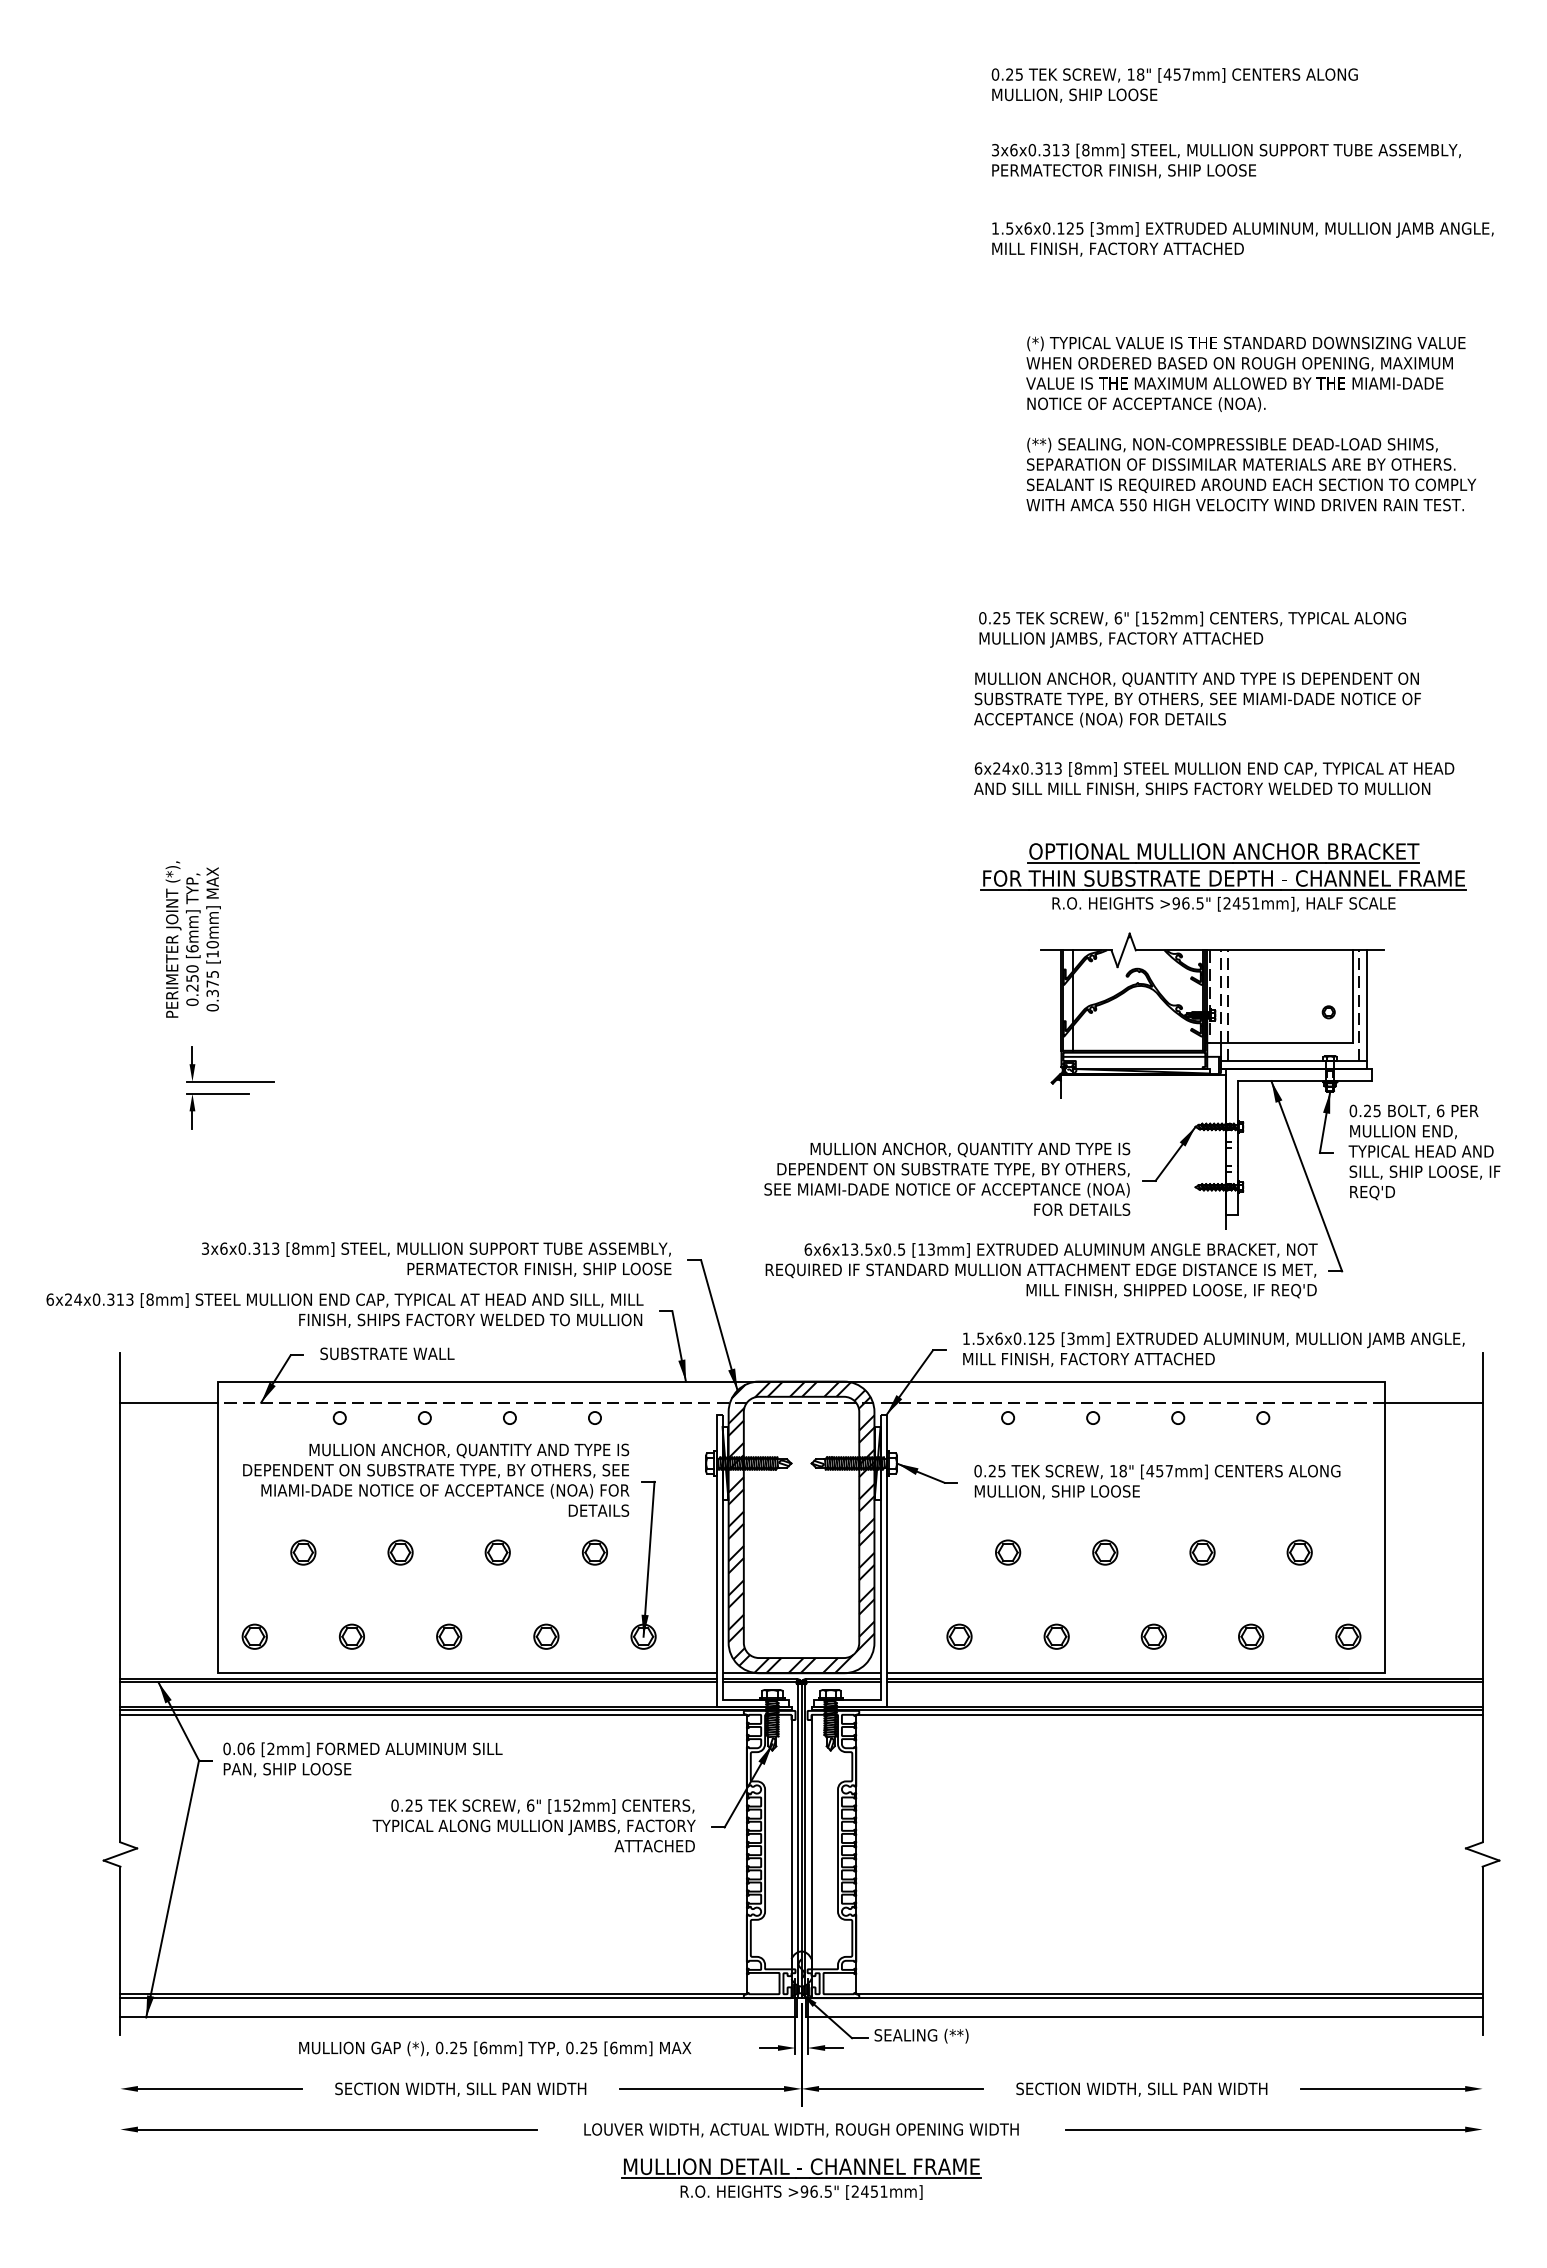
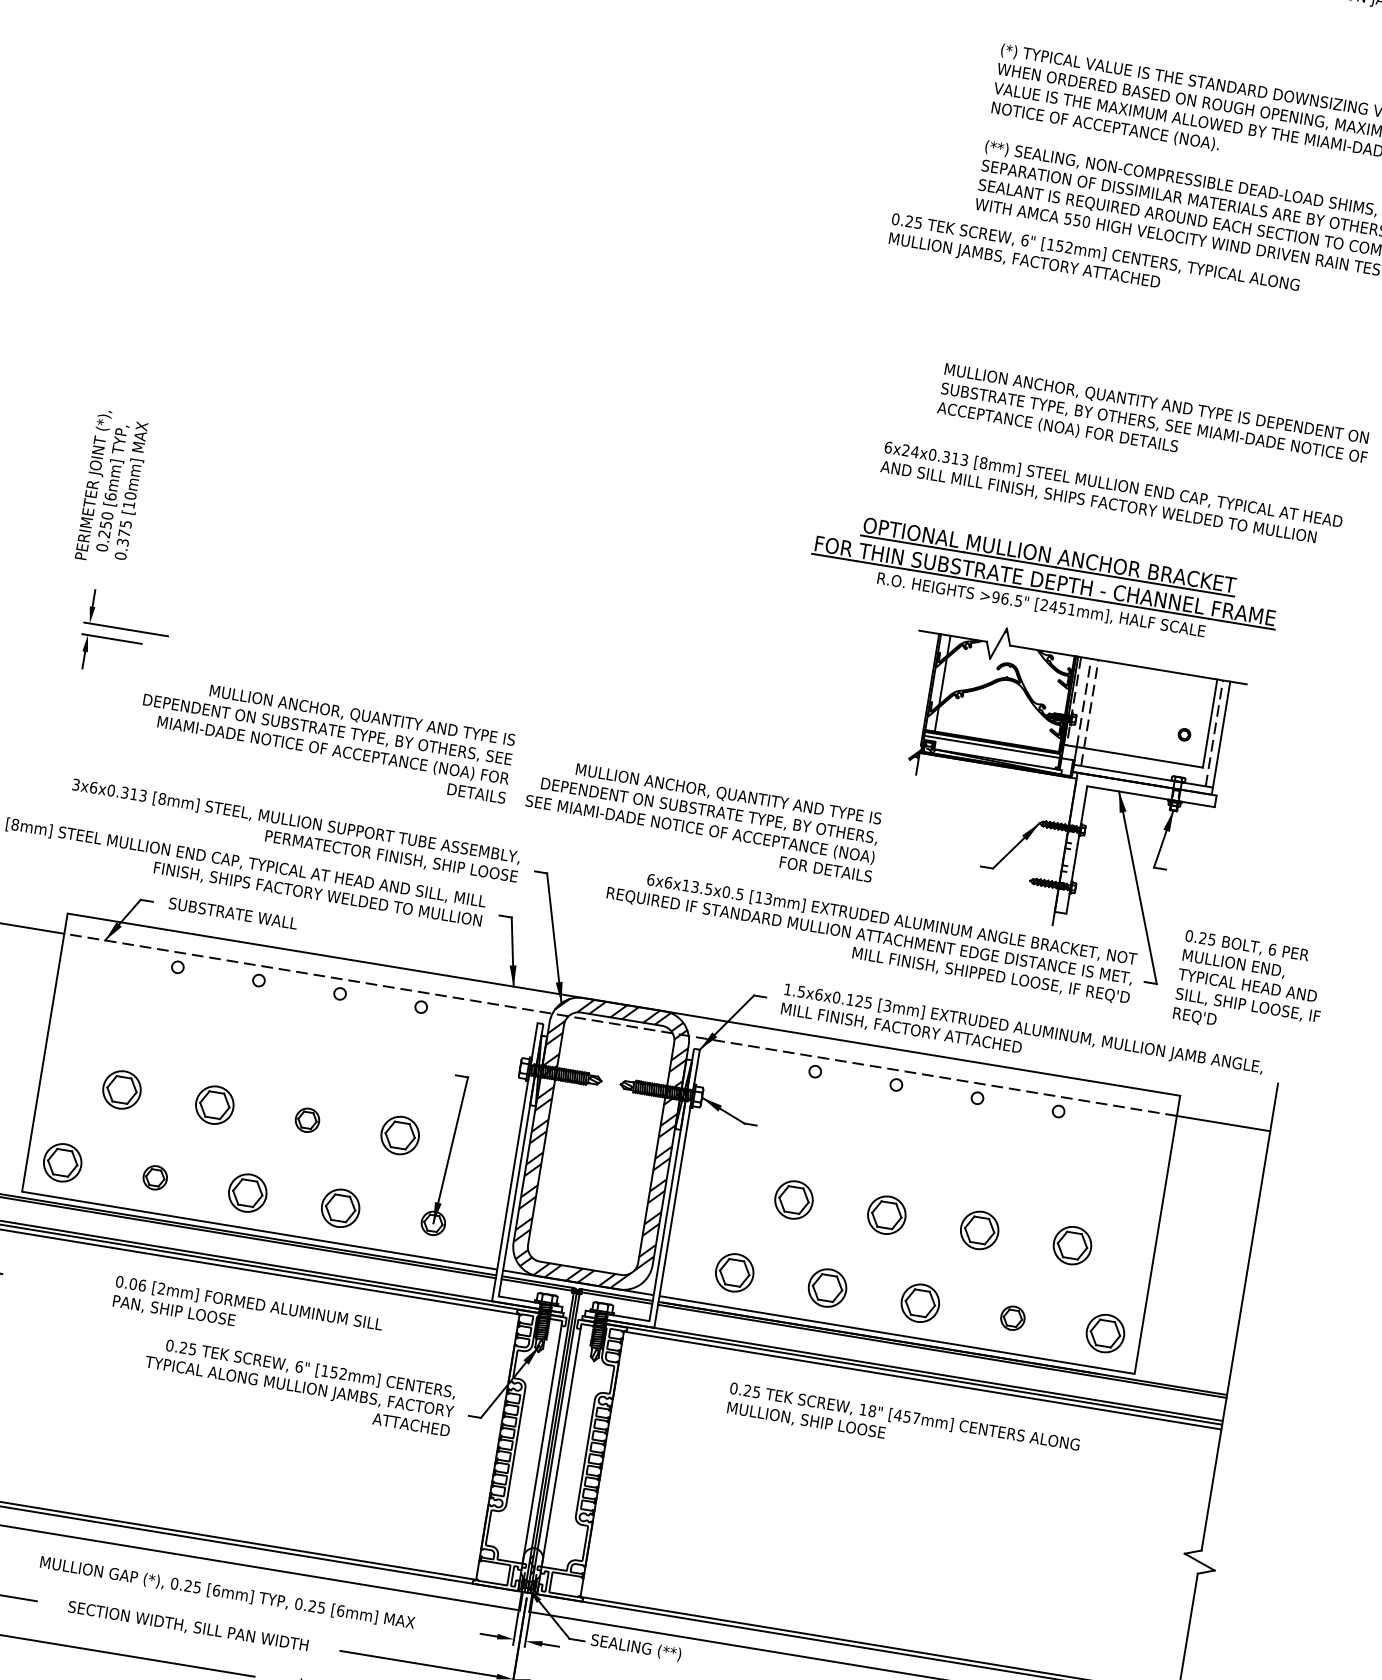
text: (1192, 629) -> (1094, 262), moved
text: (1197, 699) -> (1153, 423), moved
part: (1223, 877) -> (1045, 579), moved
text: (1424, 1152) -> (1250, 986), moved
text: (947, 1178) -> (702, 818), moved
text: (436, 1479) -> (326, 738), moved
text: (1157, 1481) -> (903, 1426), moved
part: (303, 1552) -> (122, 1089), size x1.6
part: (400, 1552) -> (214, 1105), size x1.6
part: (594, 1552) -> (399, 1135), size x1.6
part: (1008, 1552) -> (794, 1200), size x1.6
part: (1105, 1552) -> (887, 1215), size x1.6
part: (1202, 1552) -> (979, 1230), size x1.6
part: (1299, 1552) -> (1072, 1245), size x1.6
part: (254, 1636) -> (62, 1162), size x1.6
part: (449, 1636) -> (248, 1192), size x1.6
part: (546, 1636) -> (340, 1207), size x1.6
part: (959, 1636) -> (734, 1272), size x1.6
part: (1056, 1636) -> (827, 1287), size x1.6
part: (1153, 1636) -> (919, 1302), size x1.6
part: (1348, 1636) -> (1105, 1333), size x1.6
text: (362, 1759) -> (247, 1313), moved

